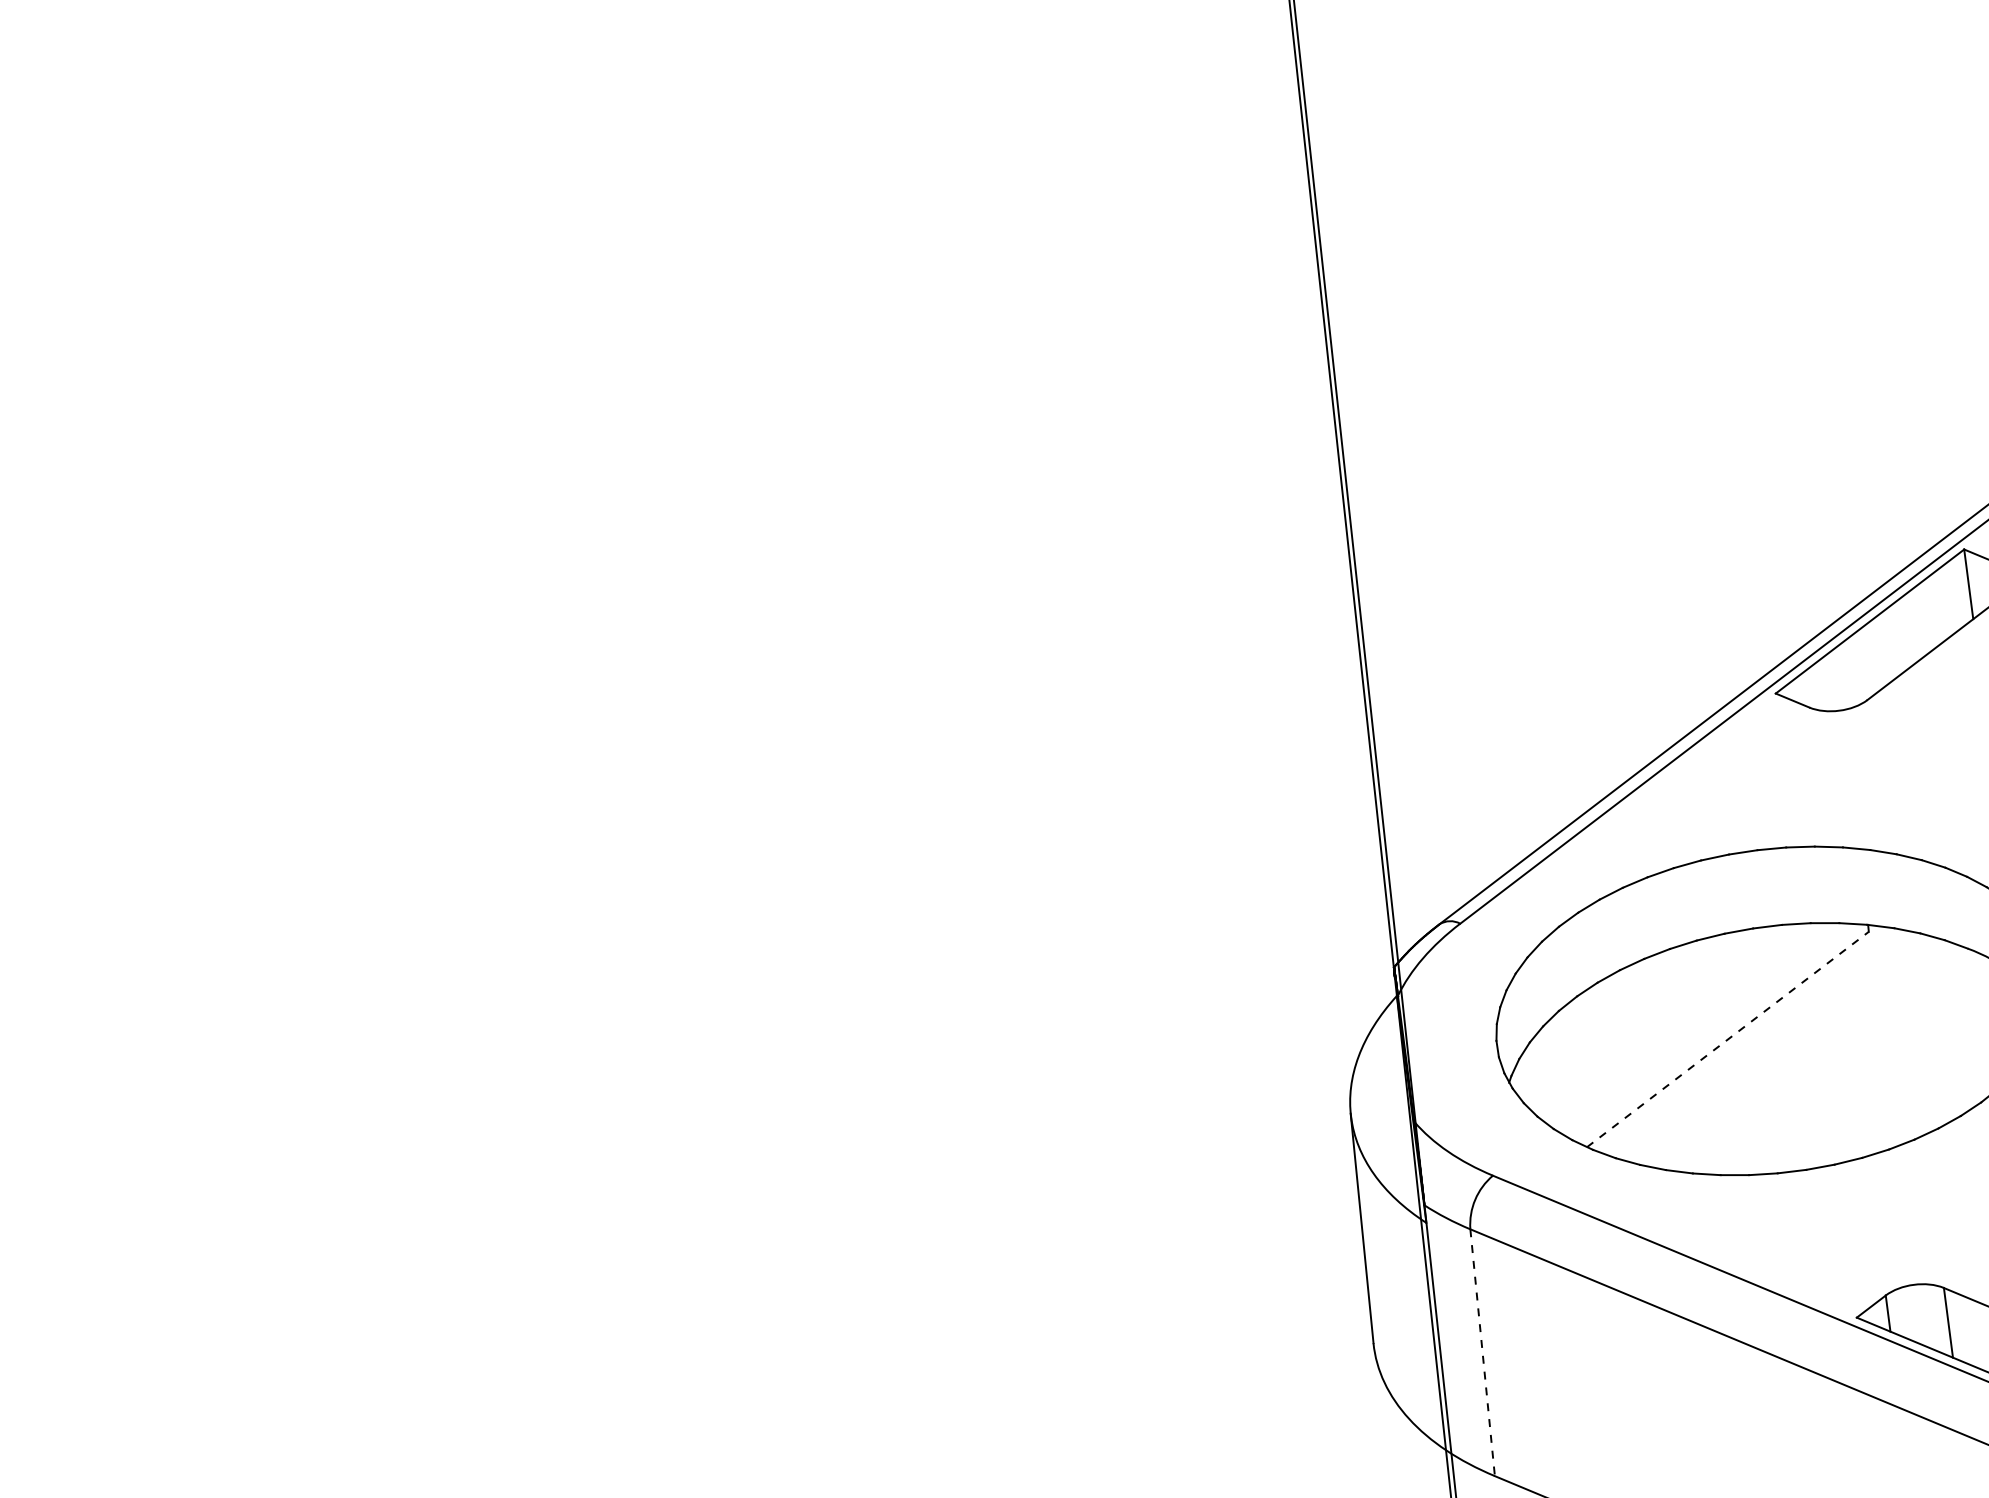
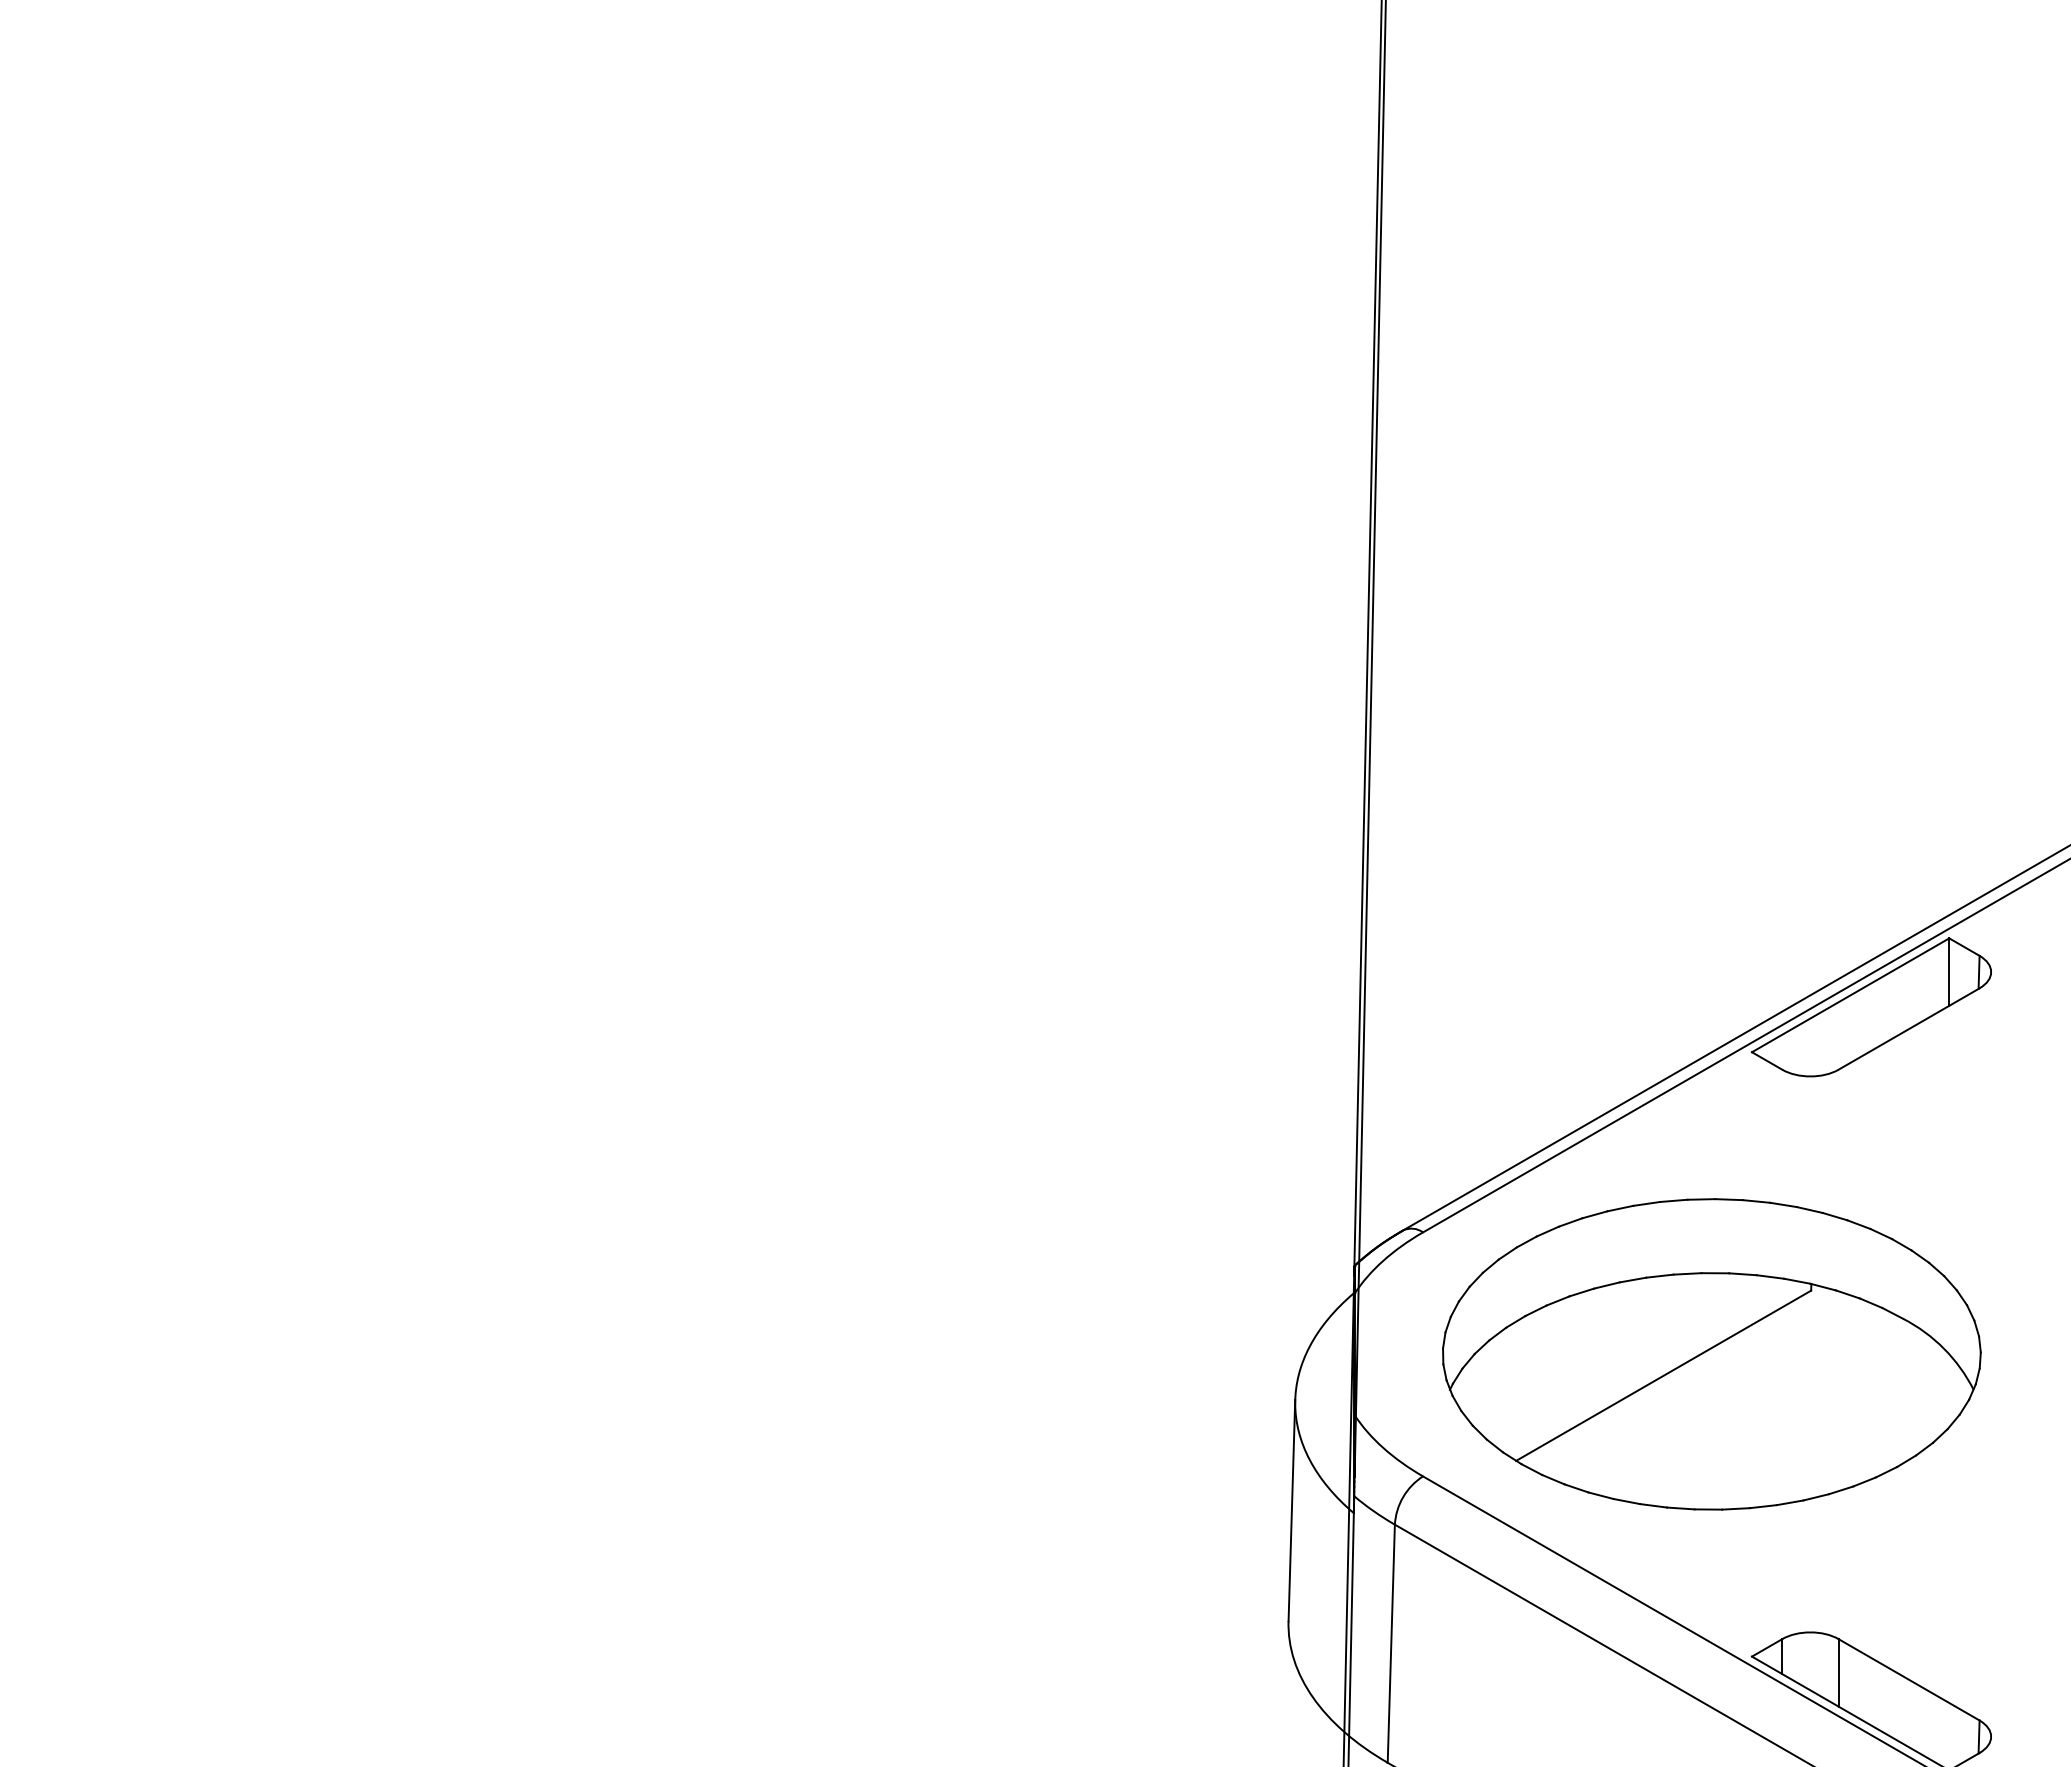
line: (1728, 1039) -> (1664, 1375), dashed -> solid
line: (1482, 1353) -> (1391, 1644), dashed -> solid

